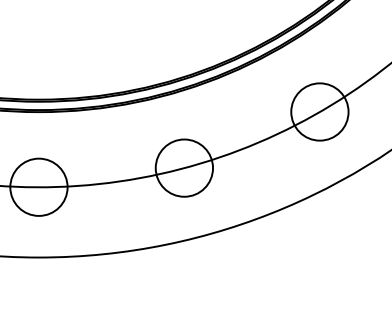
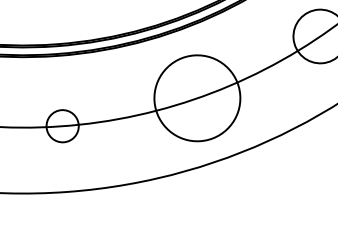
circle: (184, 167) -> (197, 97), size x1.6
circle: (38, 186) -> (62, 125), size x0.6

